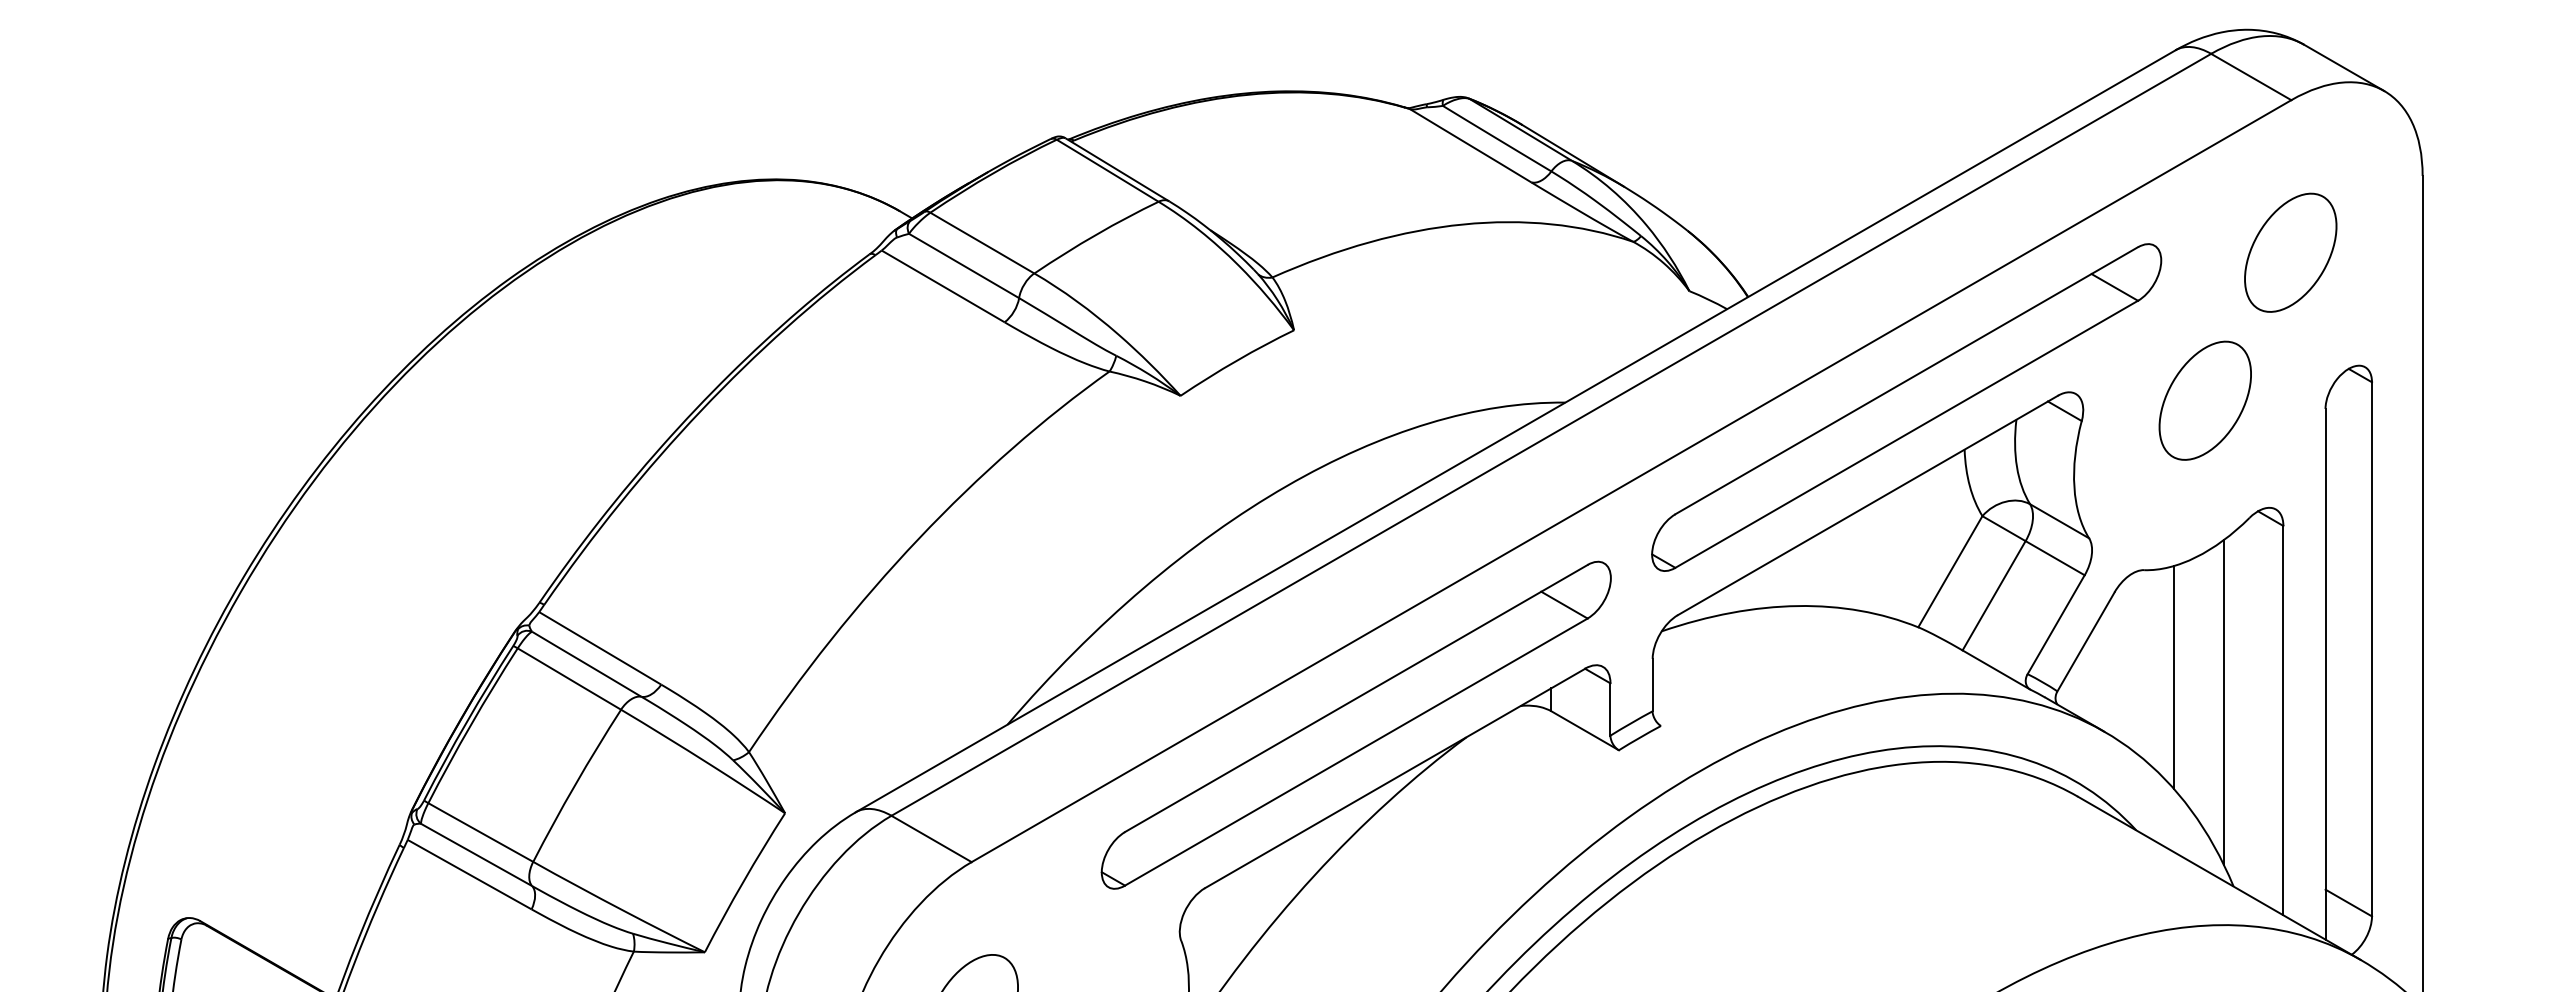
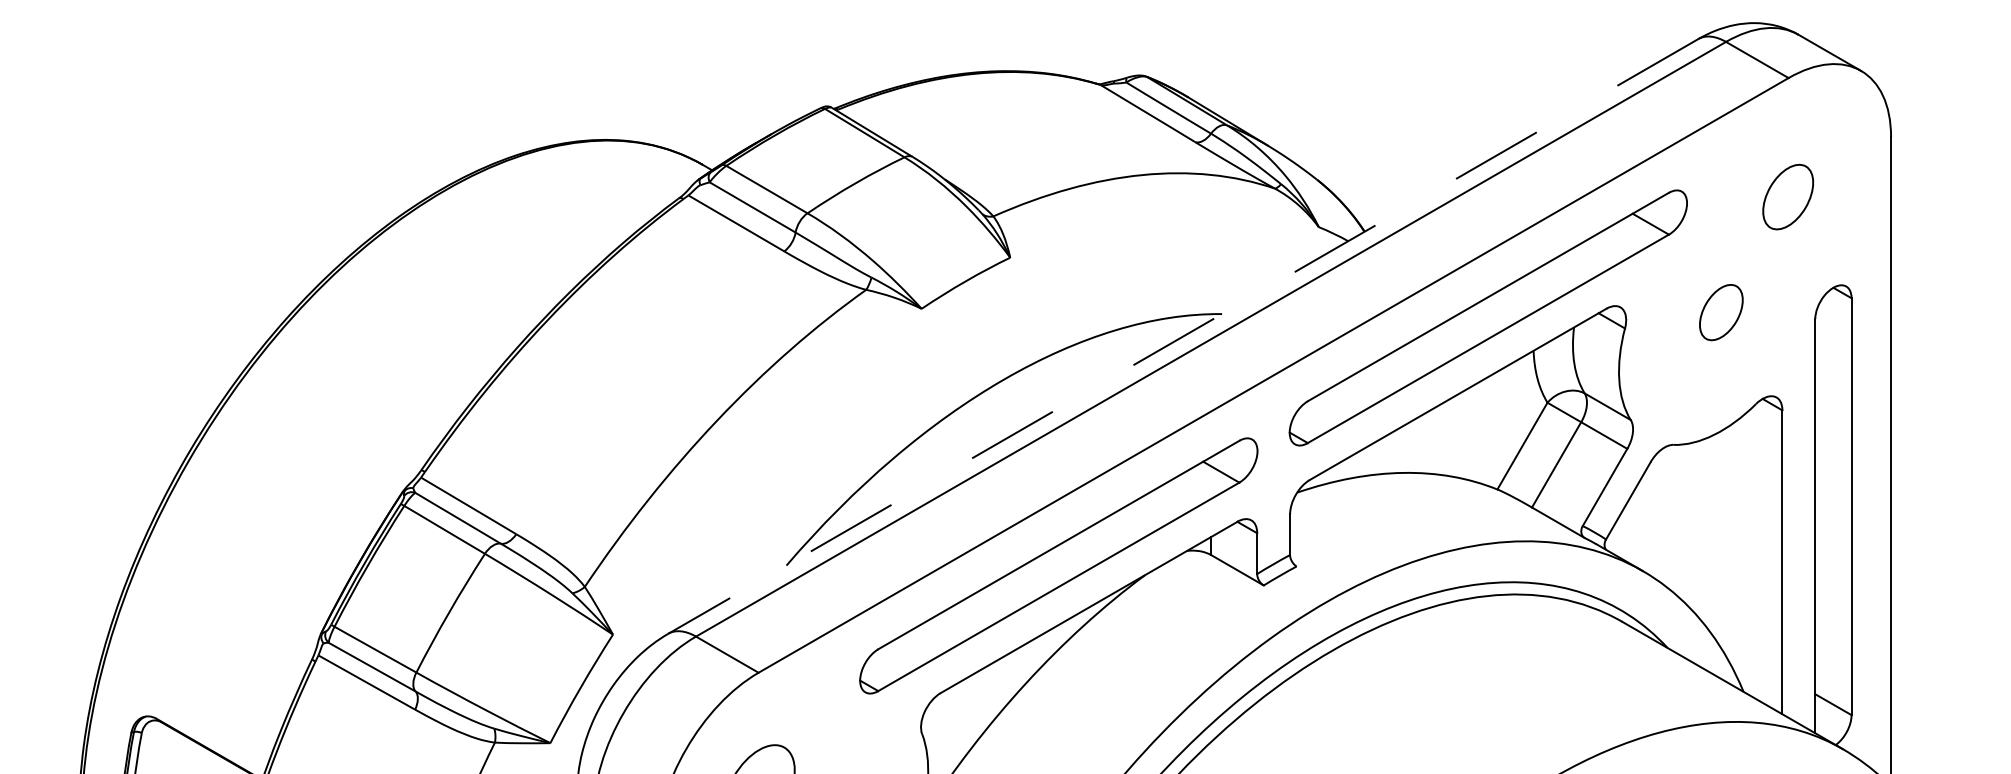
part: (2290, 252) -> (1787, 196), size x0.7
part: (2204, 400) -> (1720, 312), size x0.6
line: (1515, 431) -> (1183, 336), solid -> dashed
line: (2173, 677) -> (1696, 528), removed
line: (2224, 702) -> (1736, 548), removed

